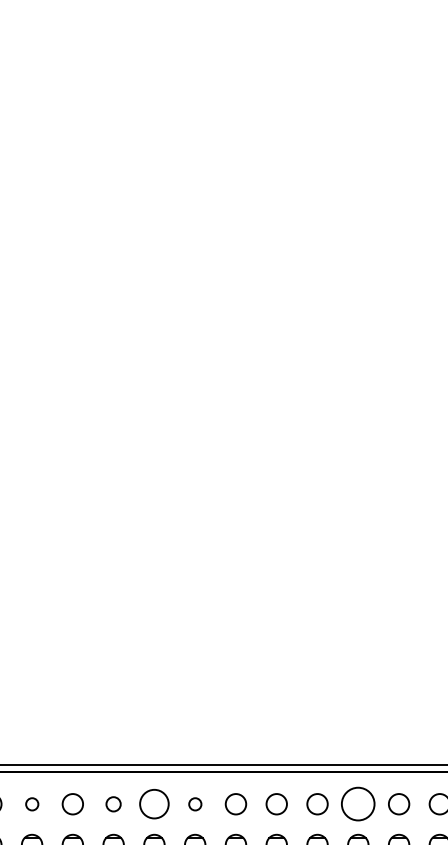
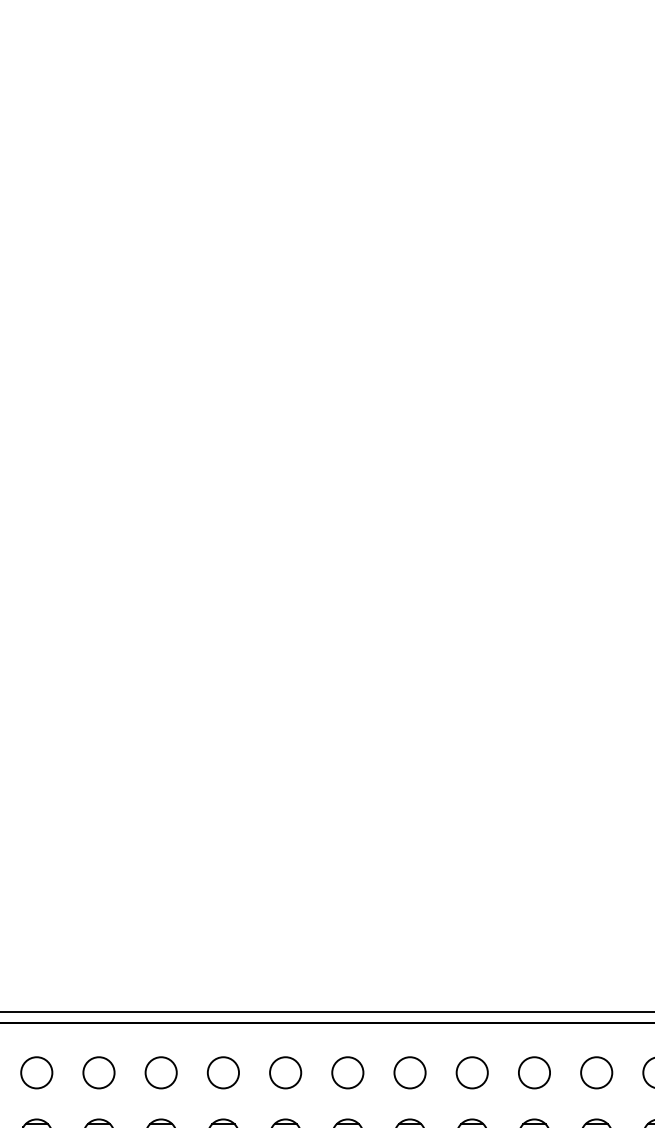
circle: (32, 804) -> (99, 1073), size x1.67
circle: (113, 804) -> (223, 1073), size x1.43
circle: (154, 804) -> (285, 1073), size x0.71
circle: (195, 804) -> (348, 1073), size x1.67
circle: (358, 804) -> (596, 1073), size x0.62

